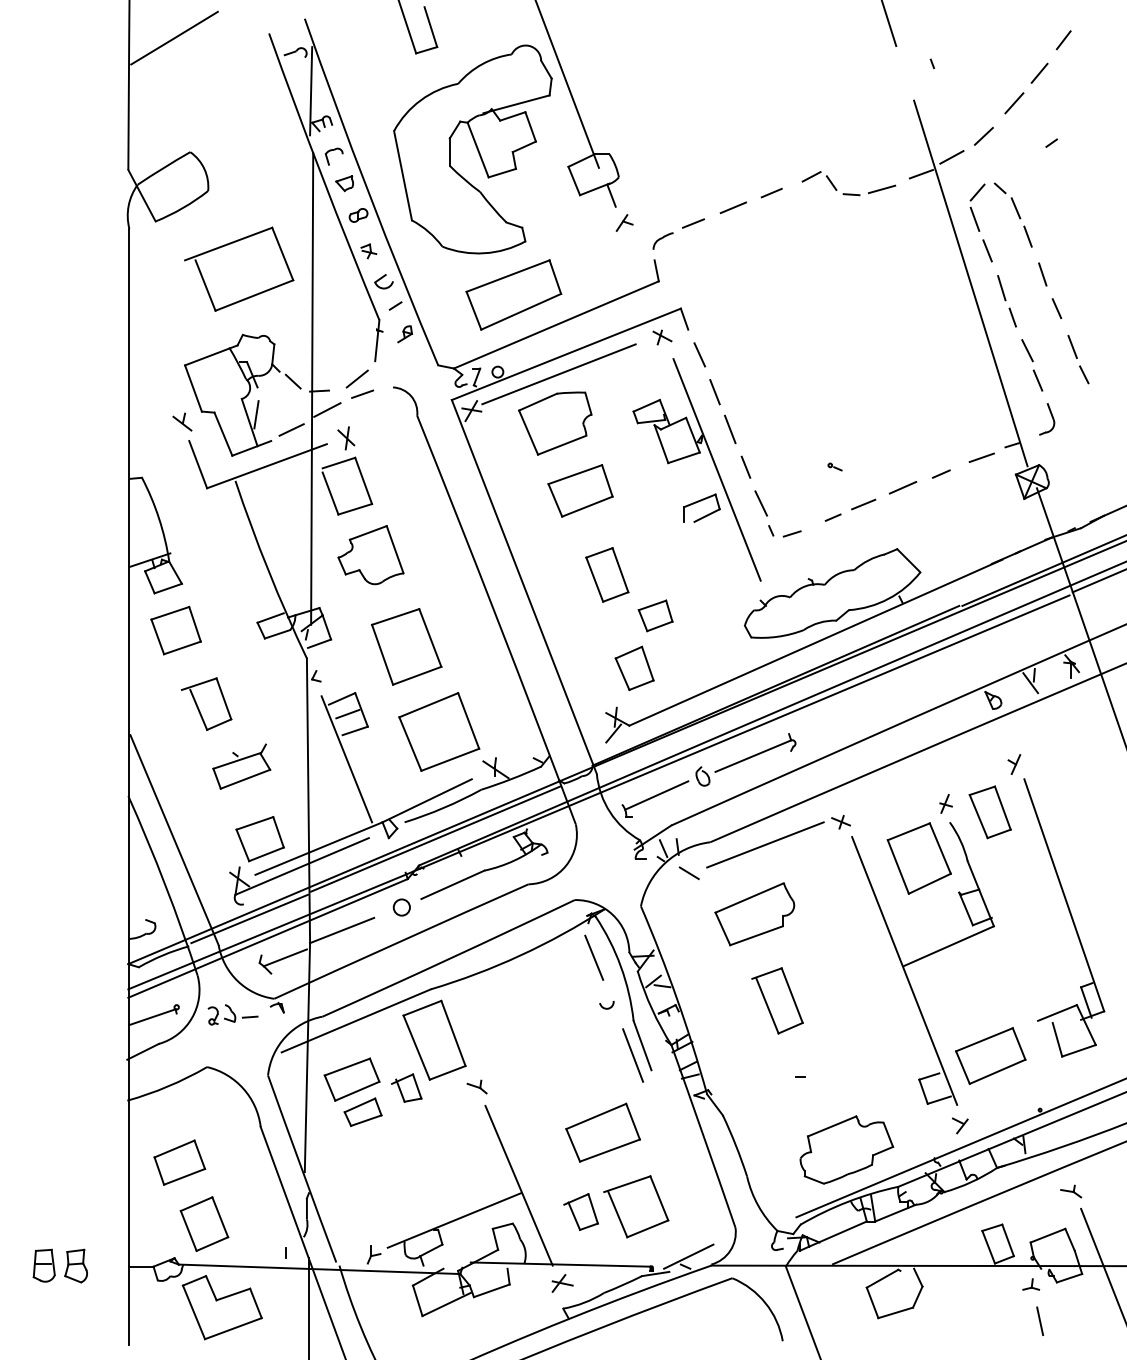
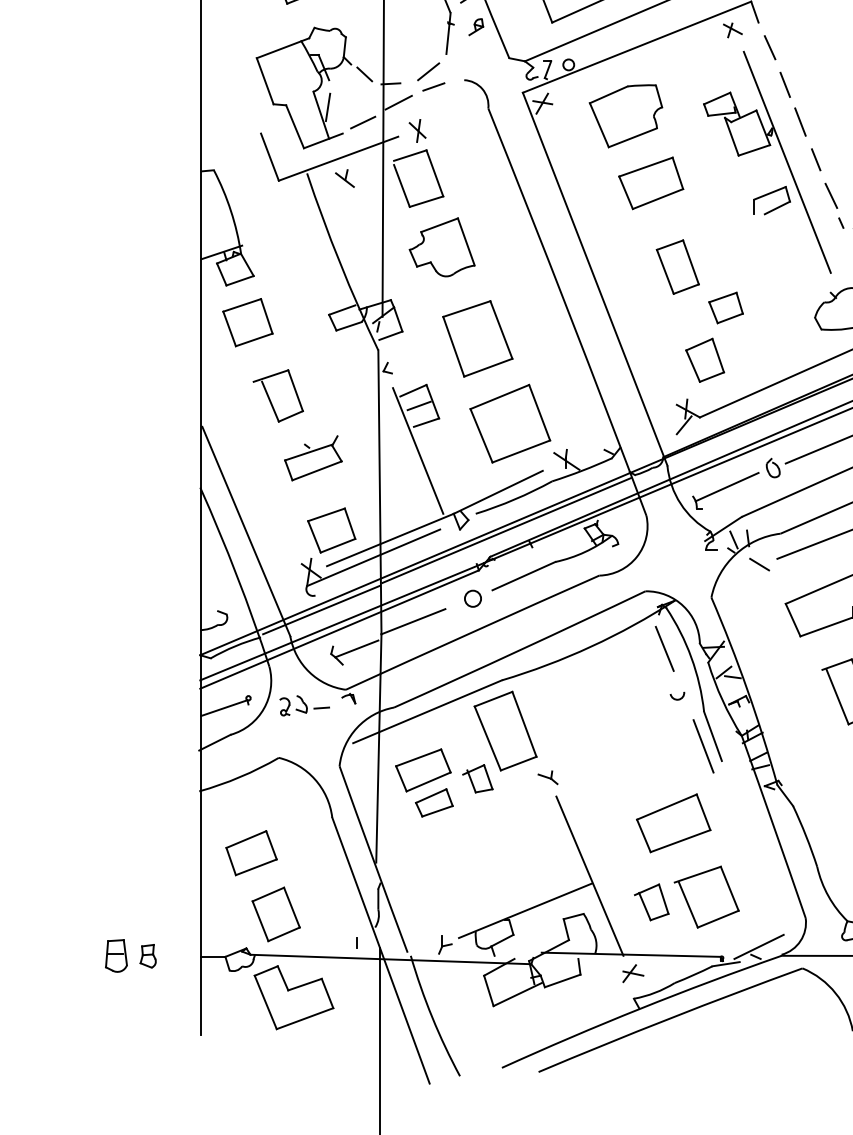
line: (558, 374) -> (629, 67), removed
part: (182, 421) -> (345, 177), moved
part: (75, 1265) -> (147, 955), size x0.7

